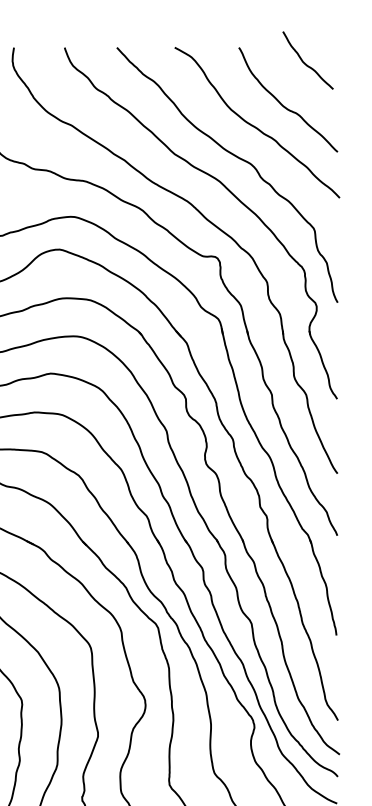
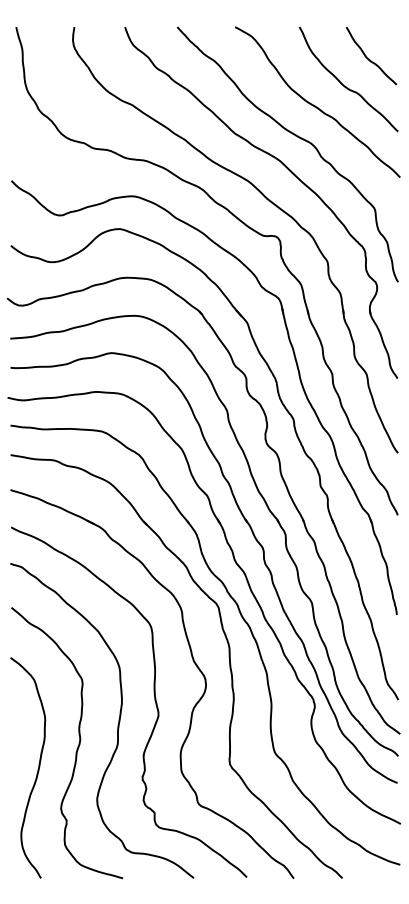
curve: (307, 64) -> (370, 59), moved

